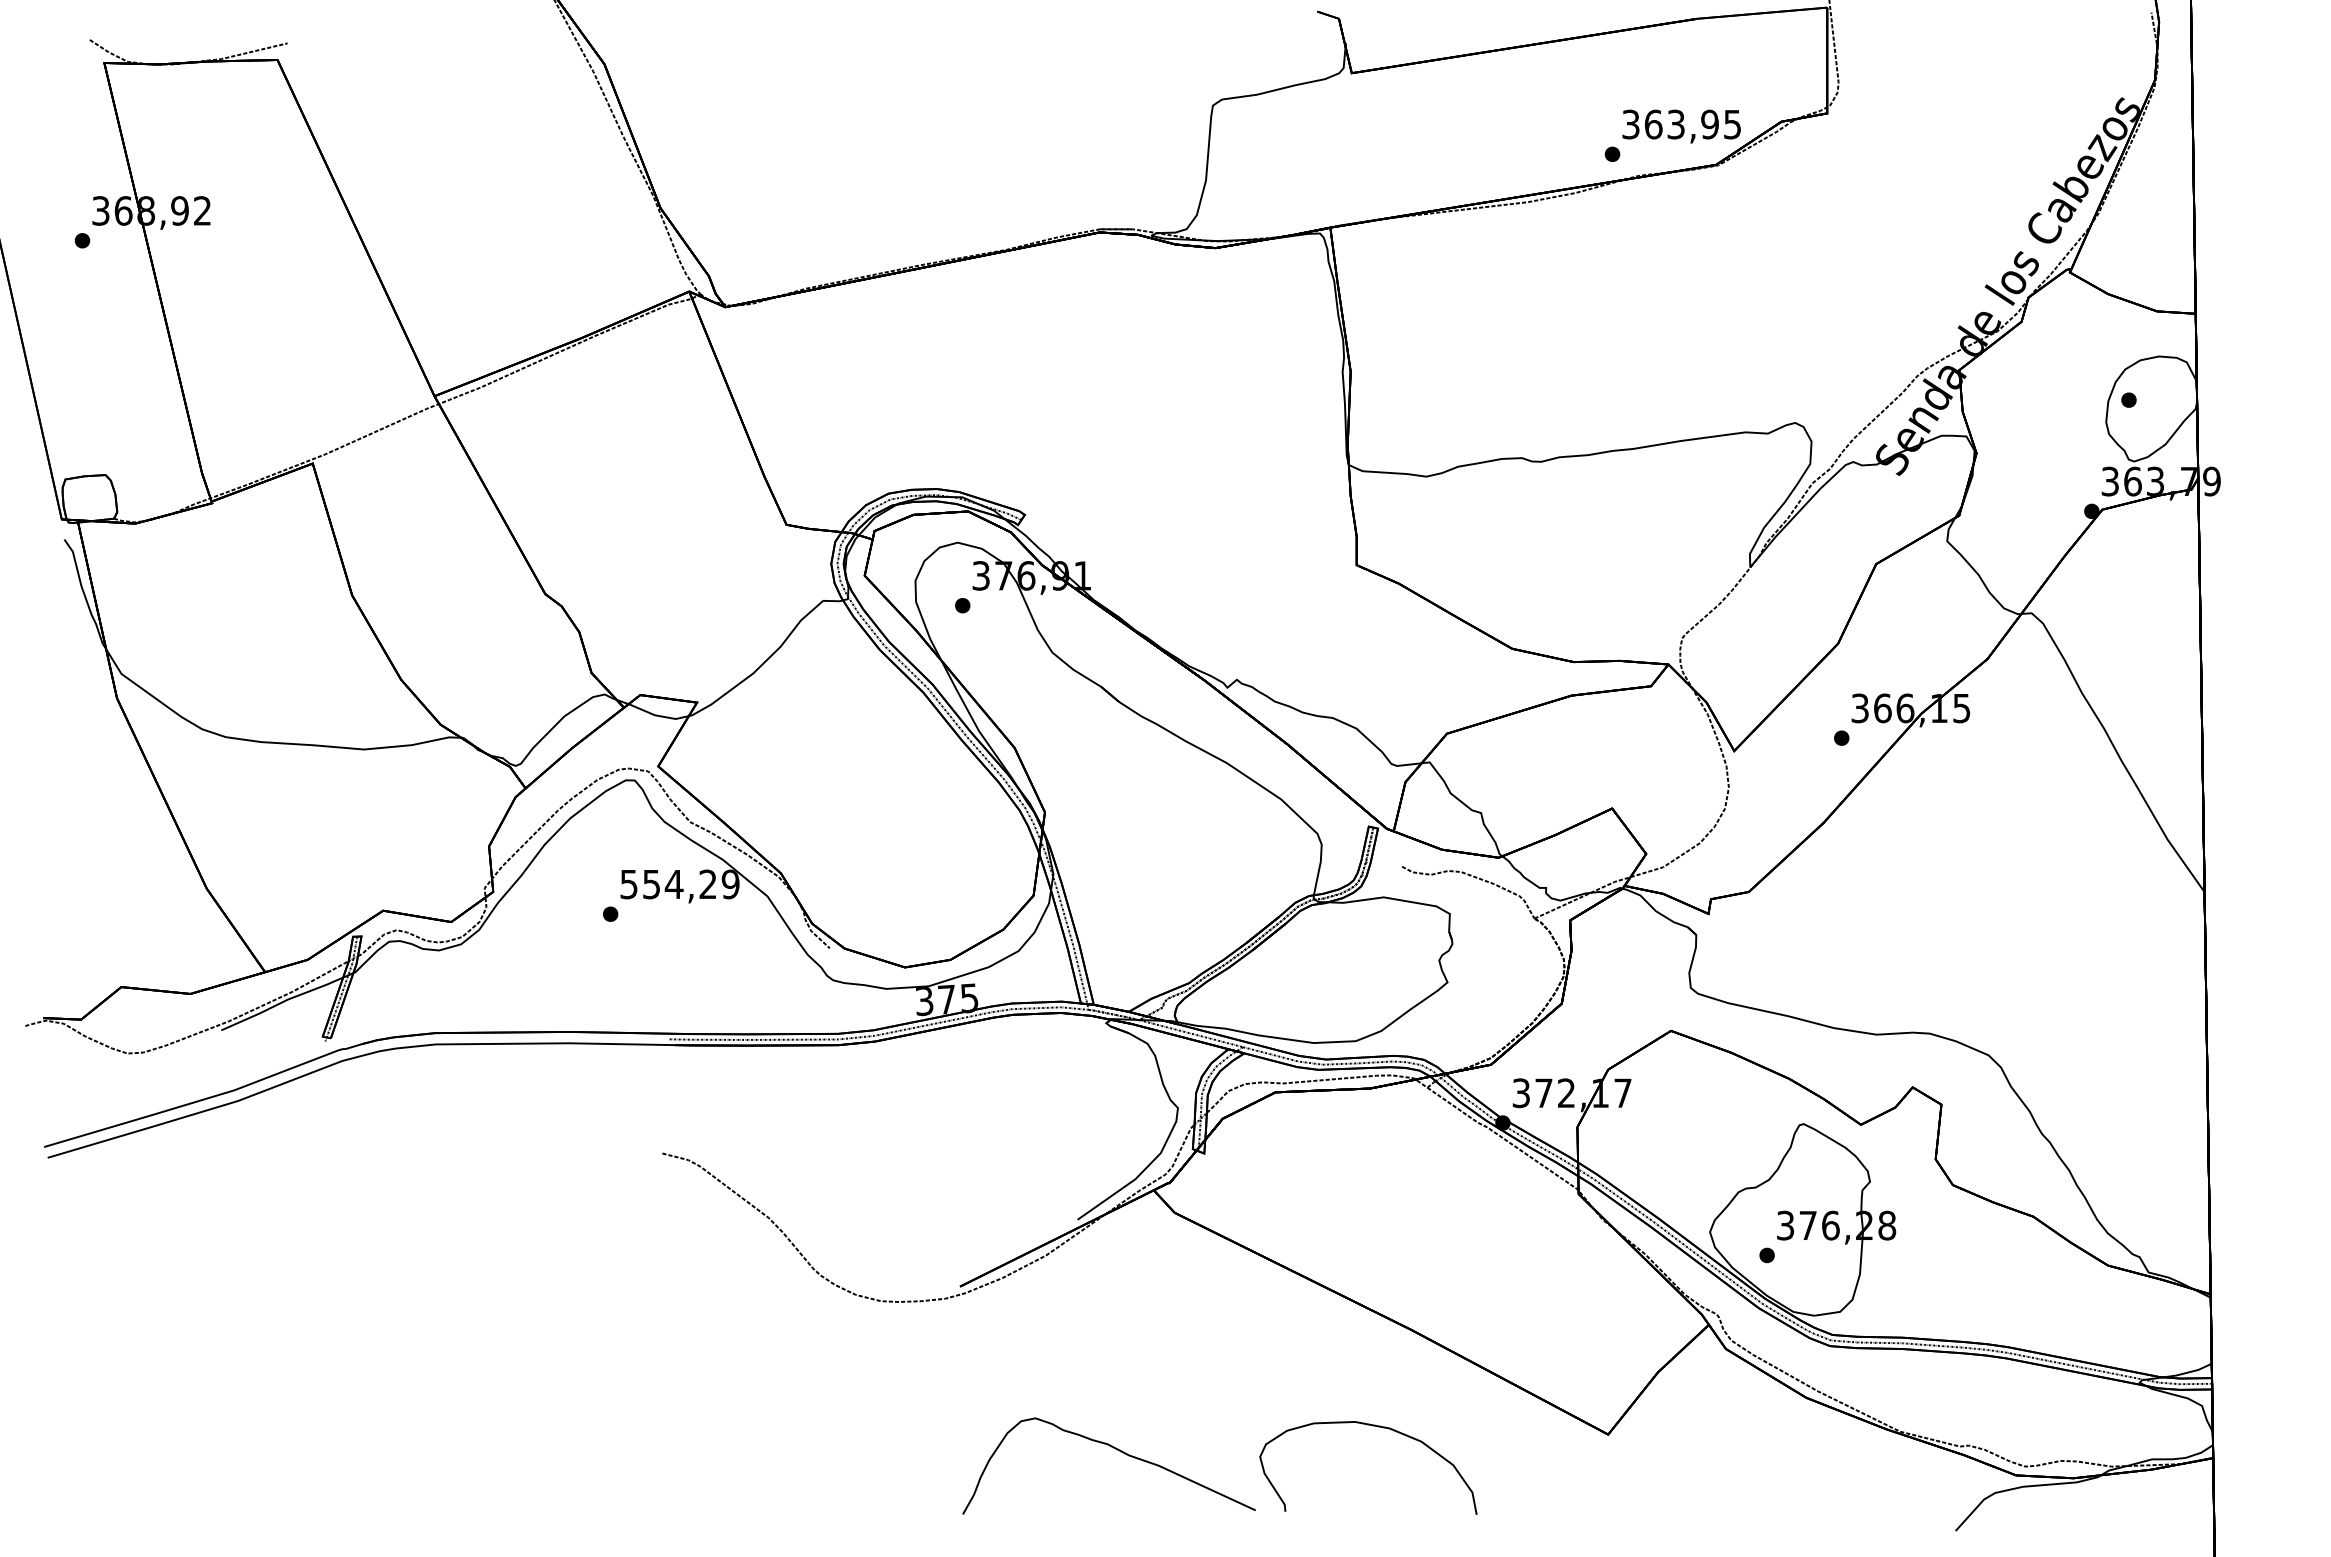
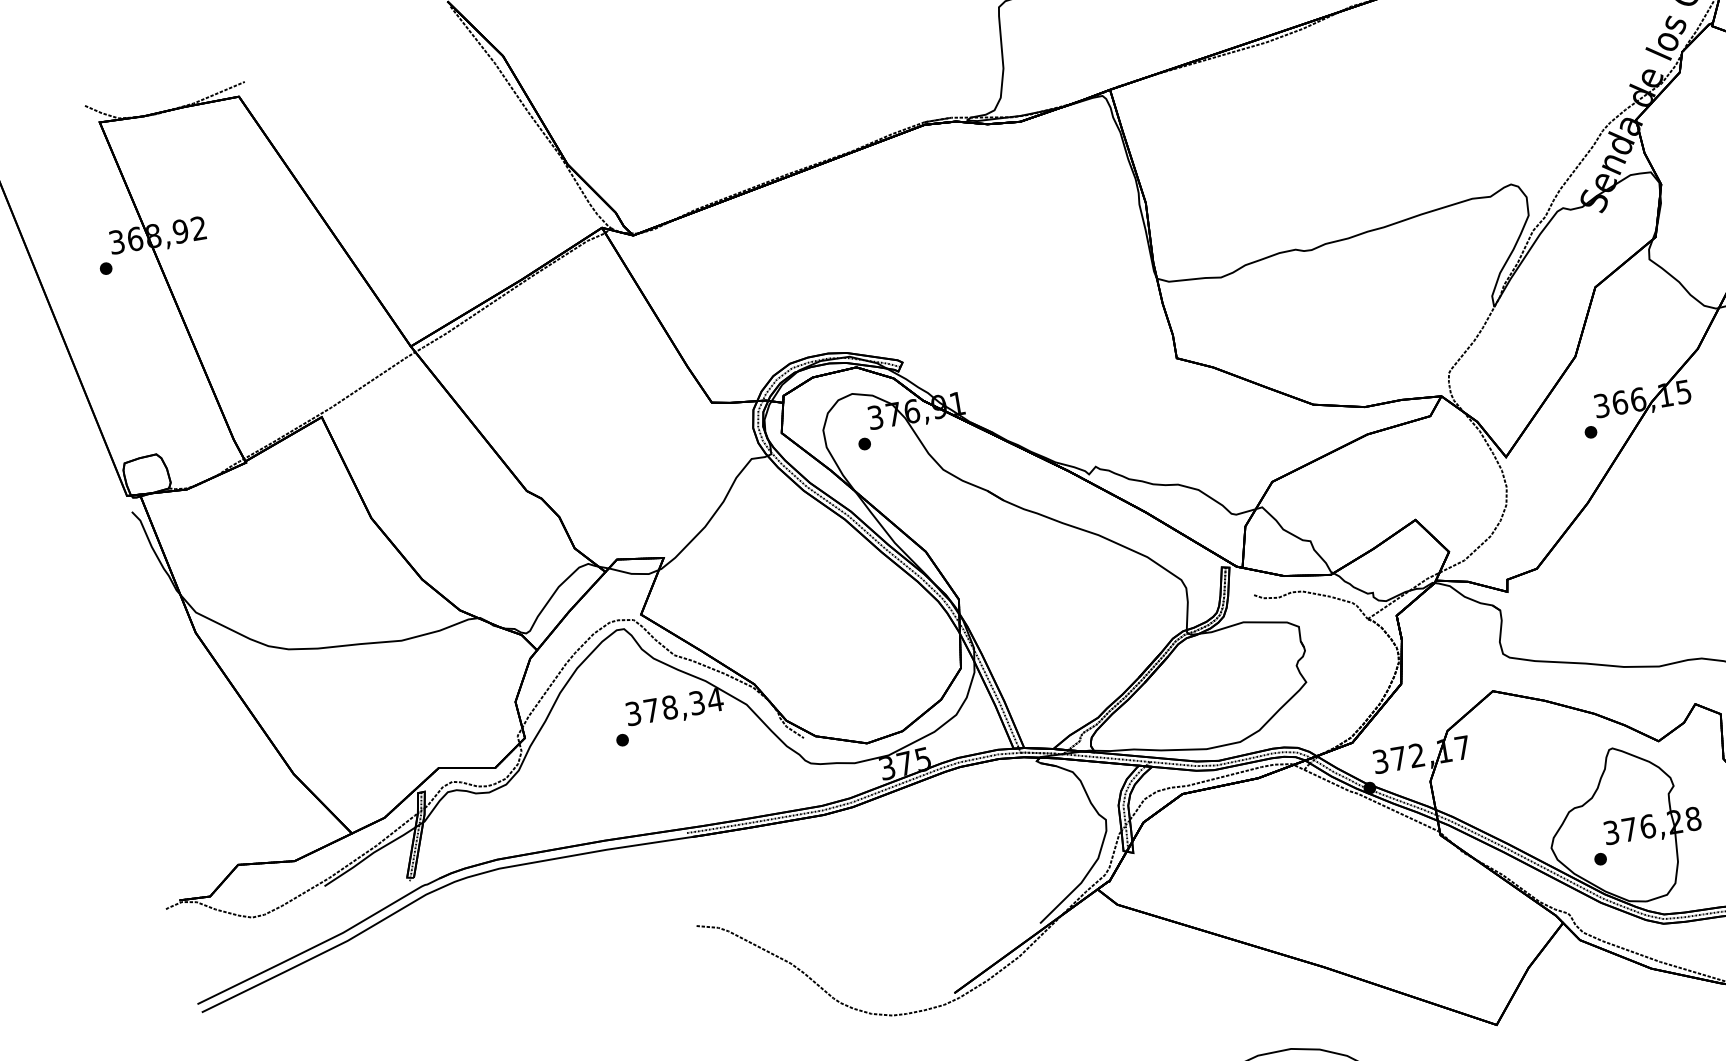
text: (680, 884) -> (674, 706), 554,29 -> 378,34

